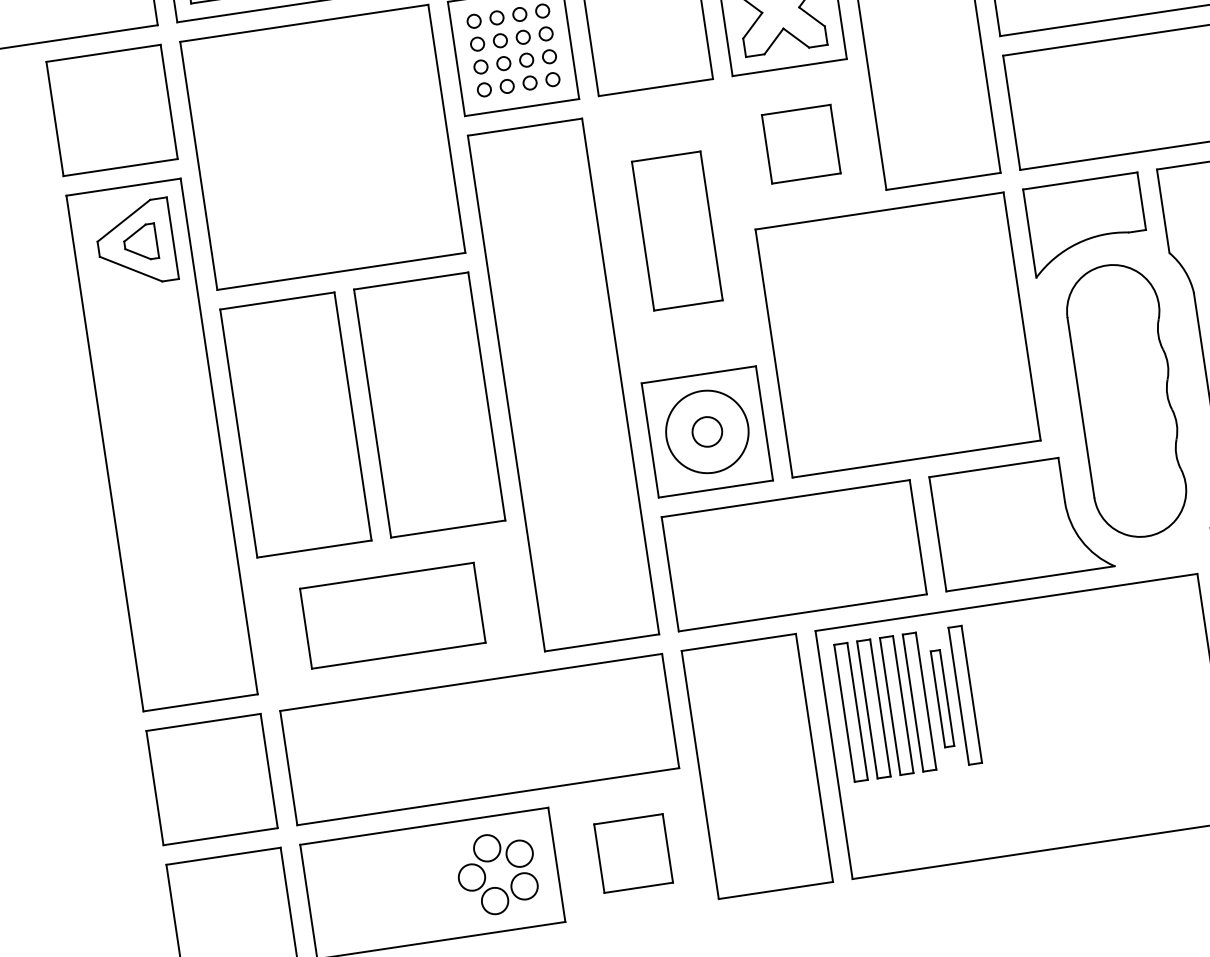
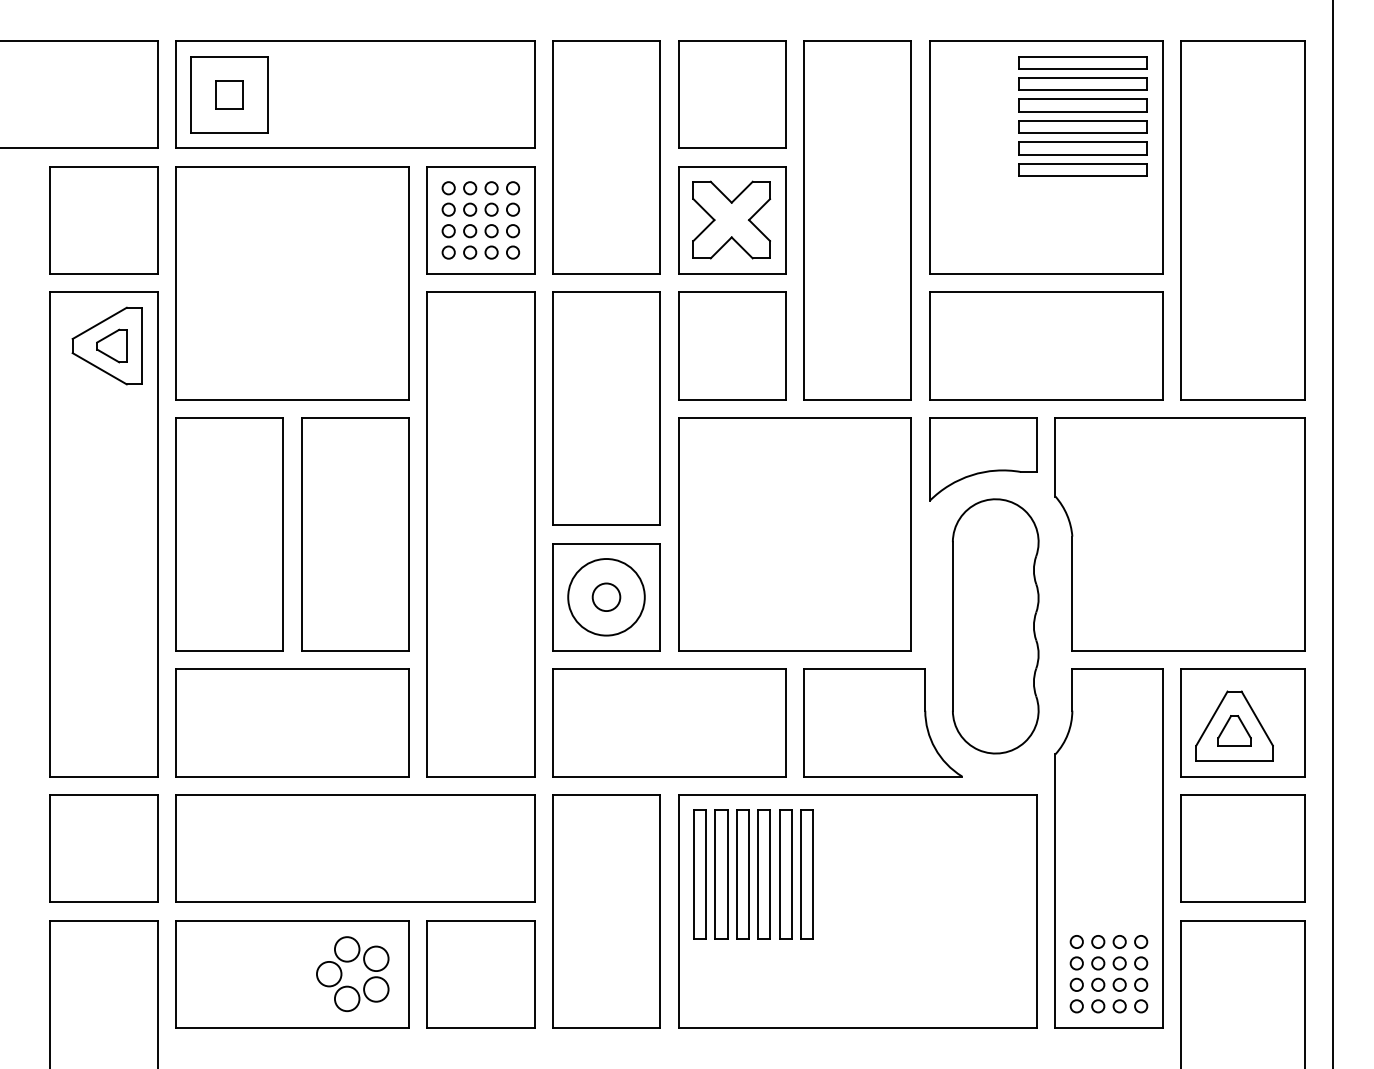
part: (801, 143) -> (732, 345), size x1.67
part: (677, 230) -> (606, 408), size x1.67
part: (392, 615) -> (292, 722), size x1.43
part: (942, 698) -> (785, 874), size x1.43
part: (633, 853) -> (480, 974), size x1.67

